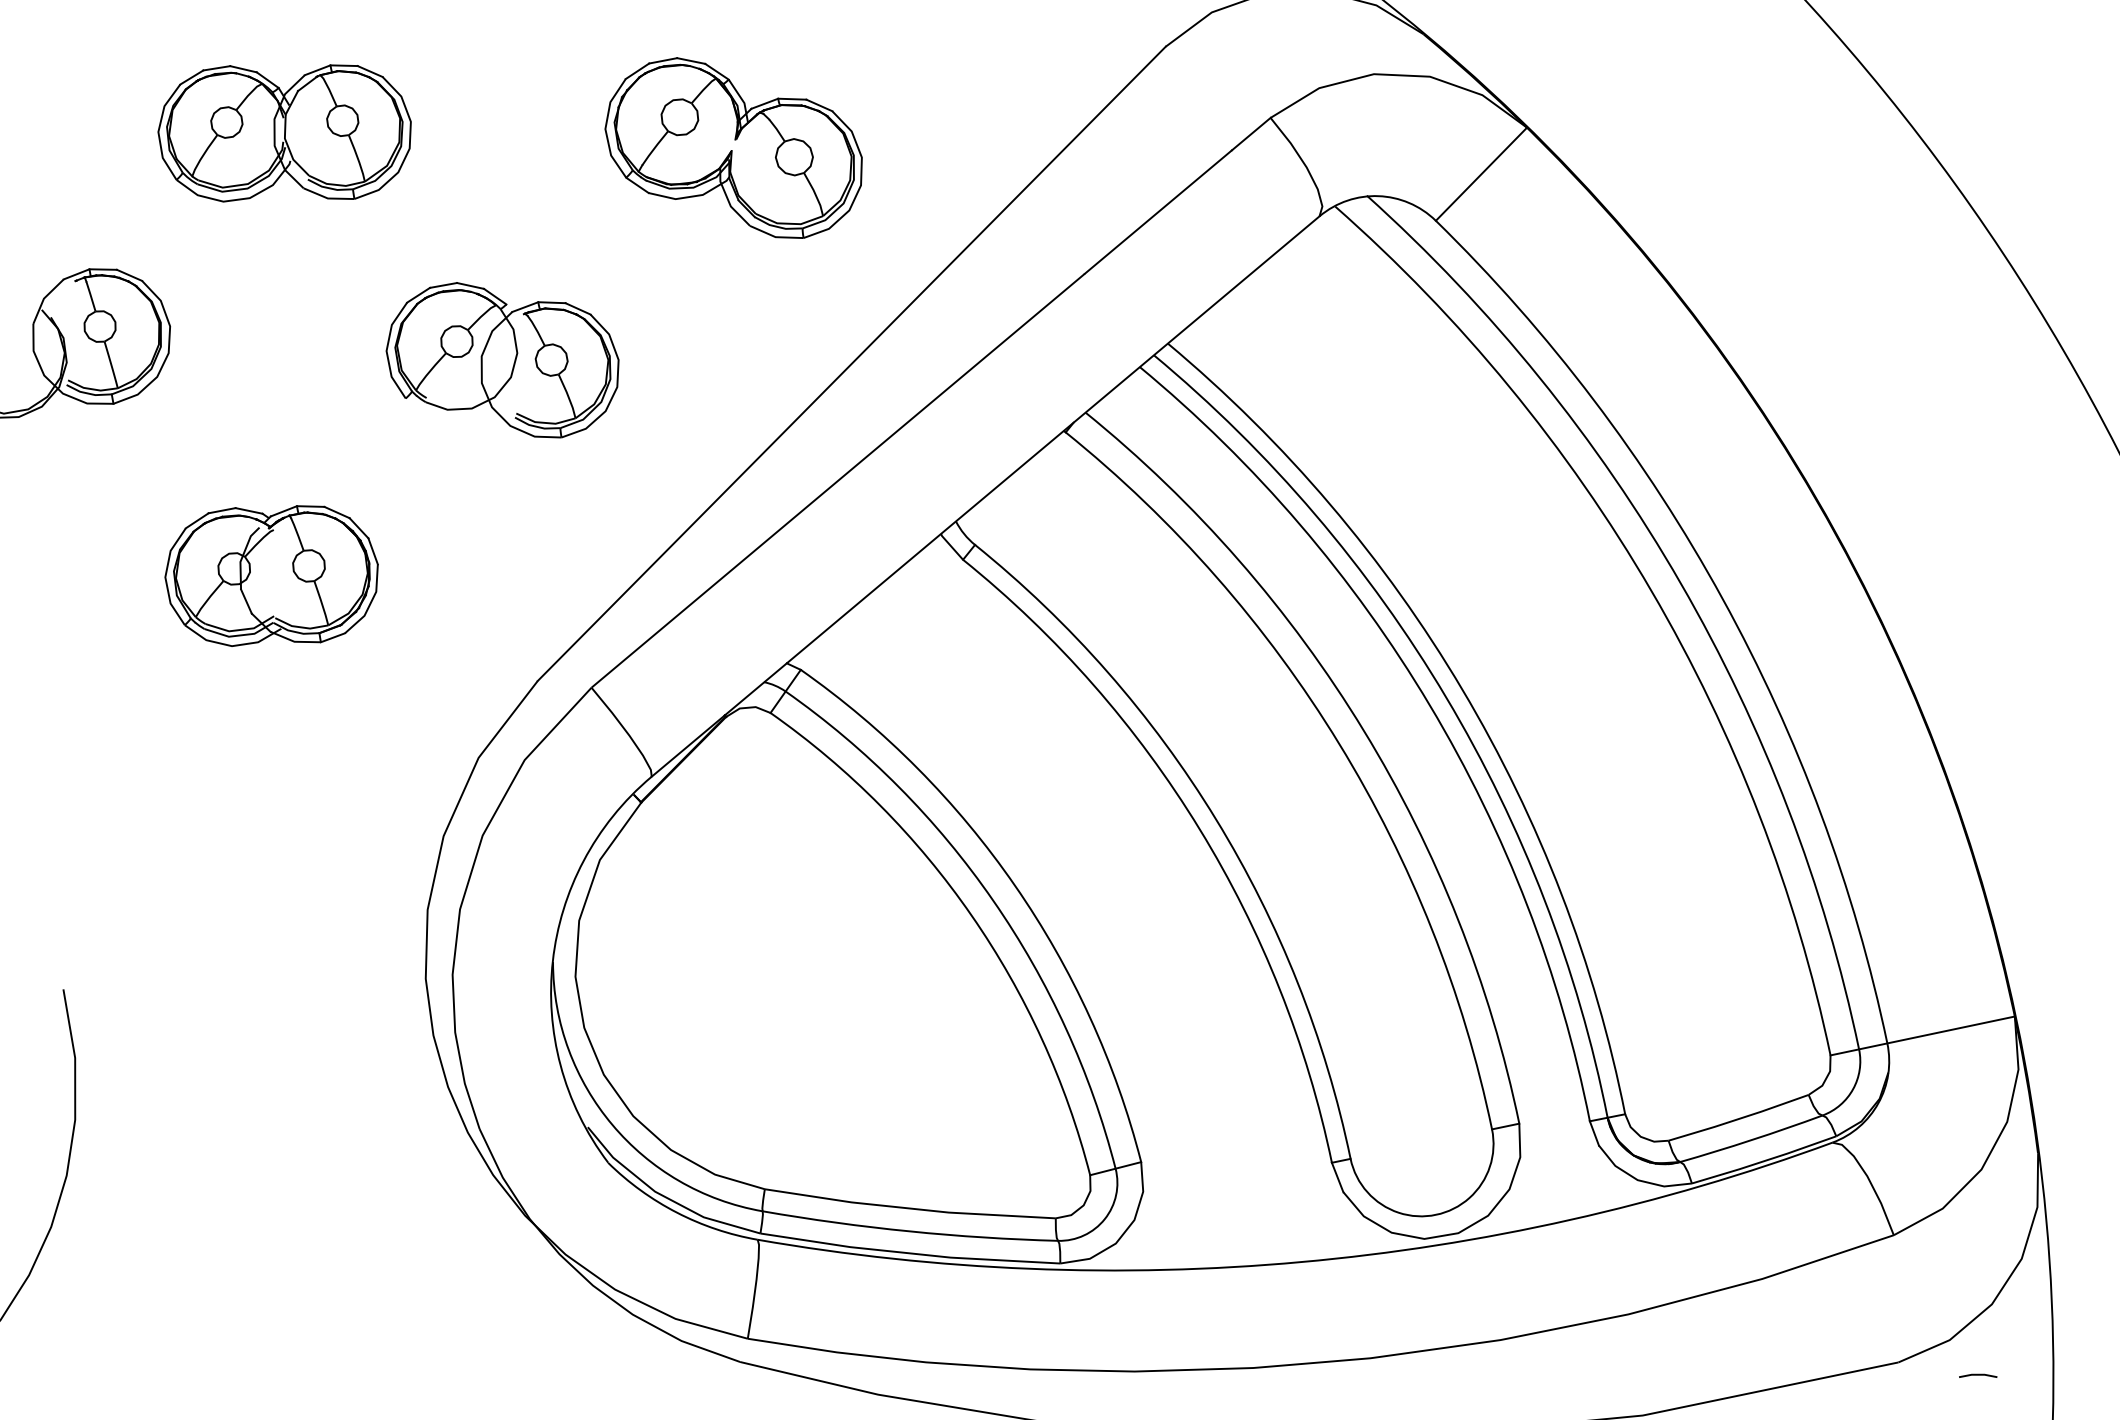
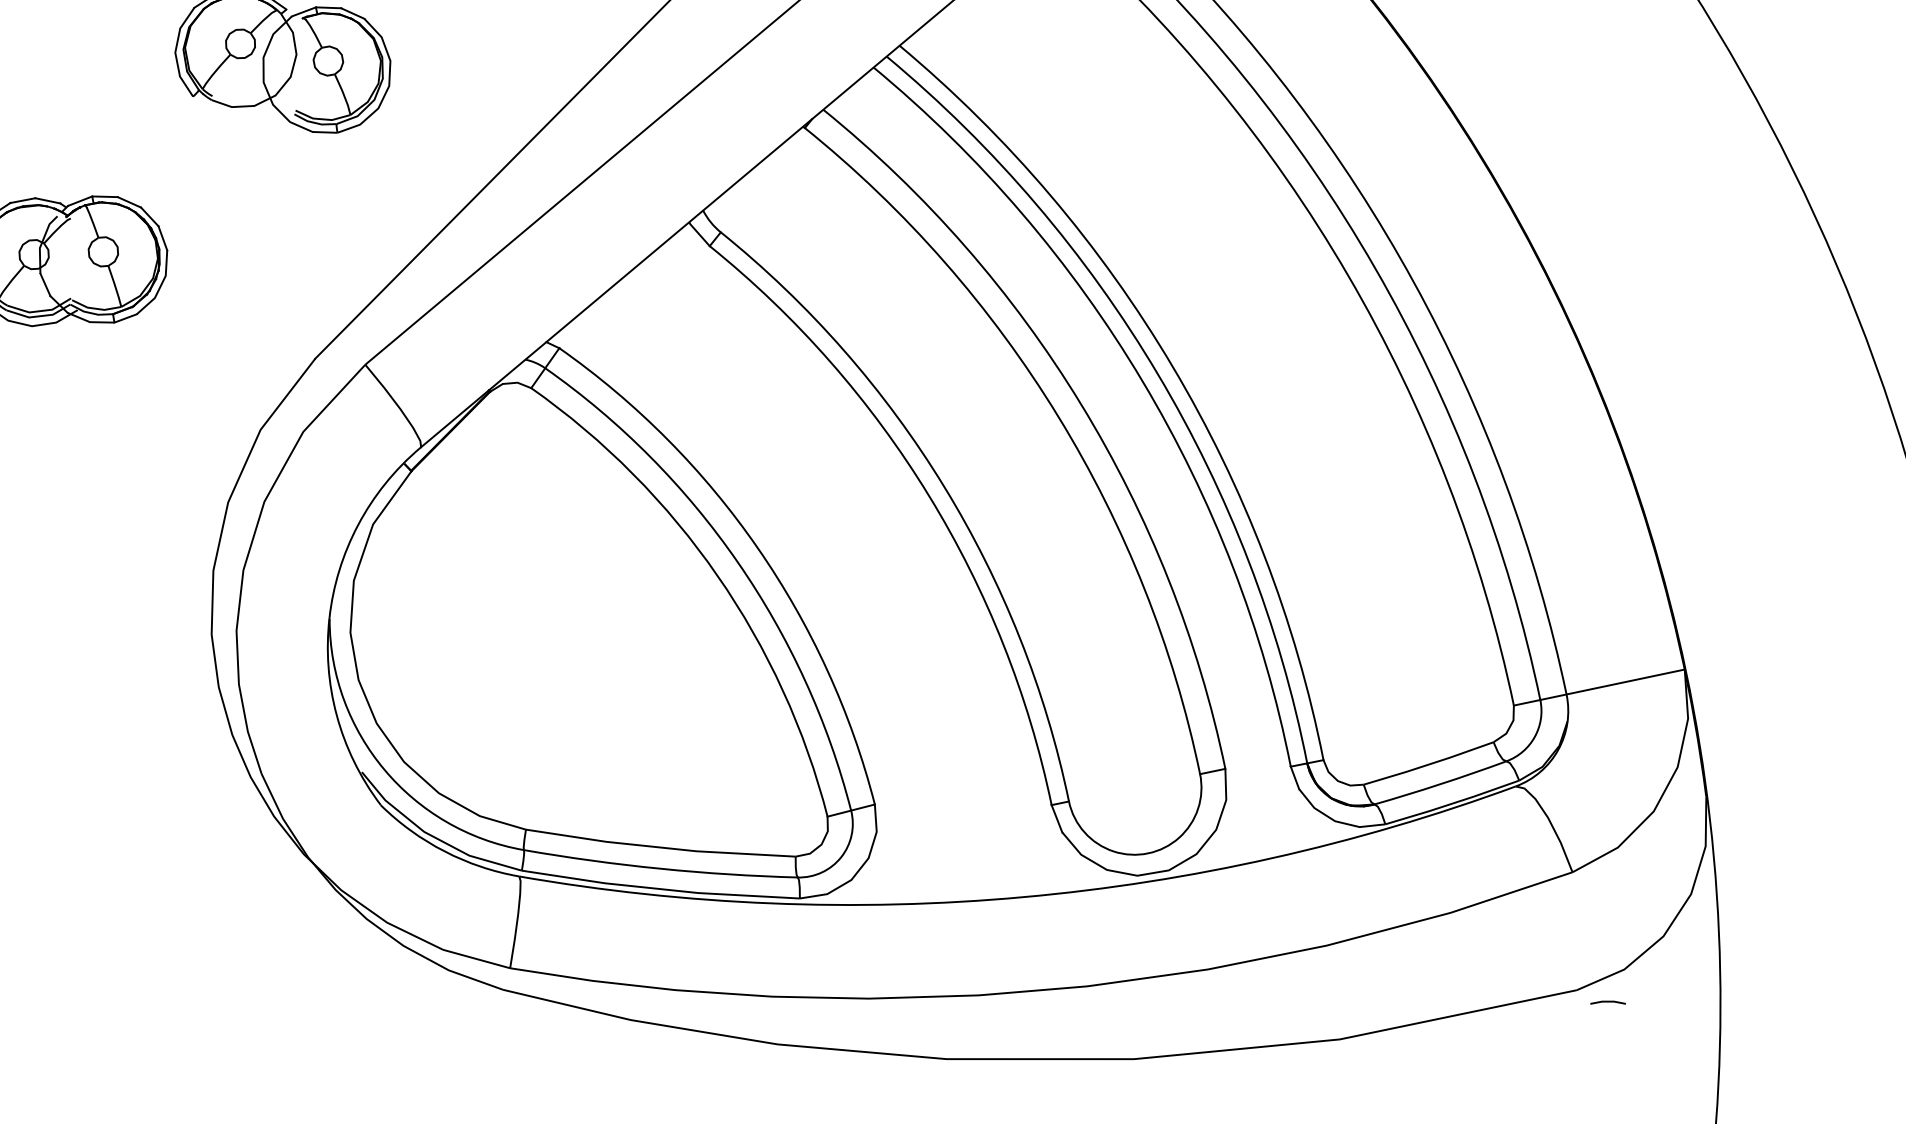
line: (1978, 1375) -> (1608, 1002), moved

